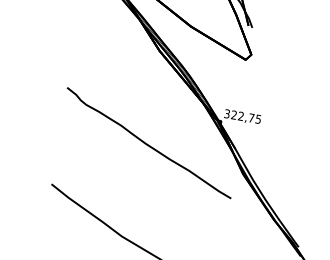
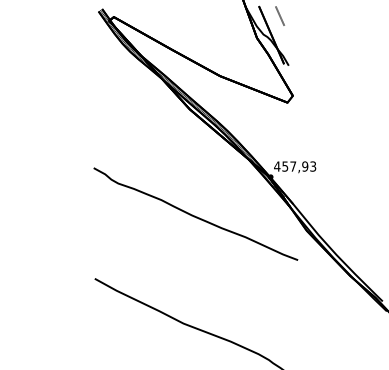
text: (243, 116) -> (295, 166), 322,75 -> 457,93

